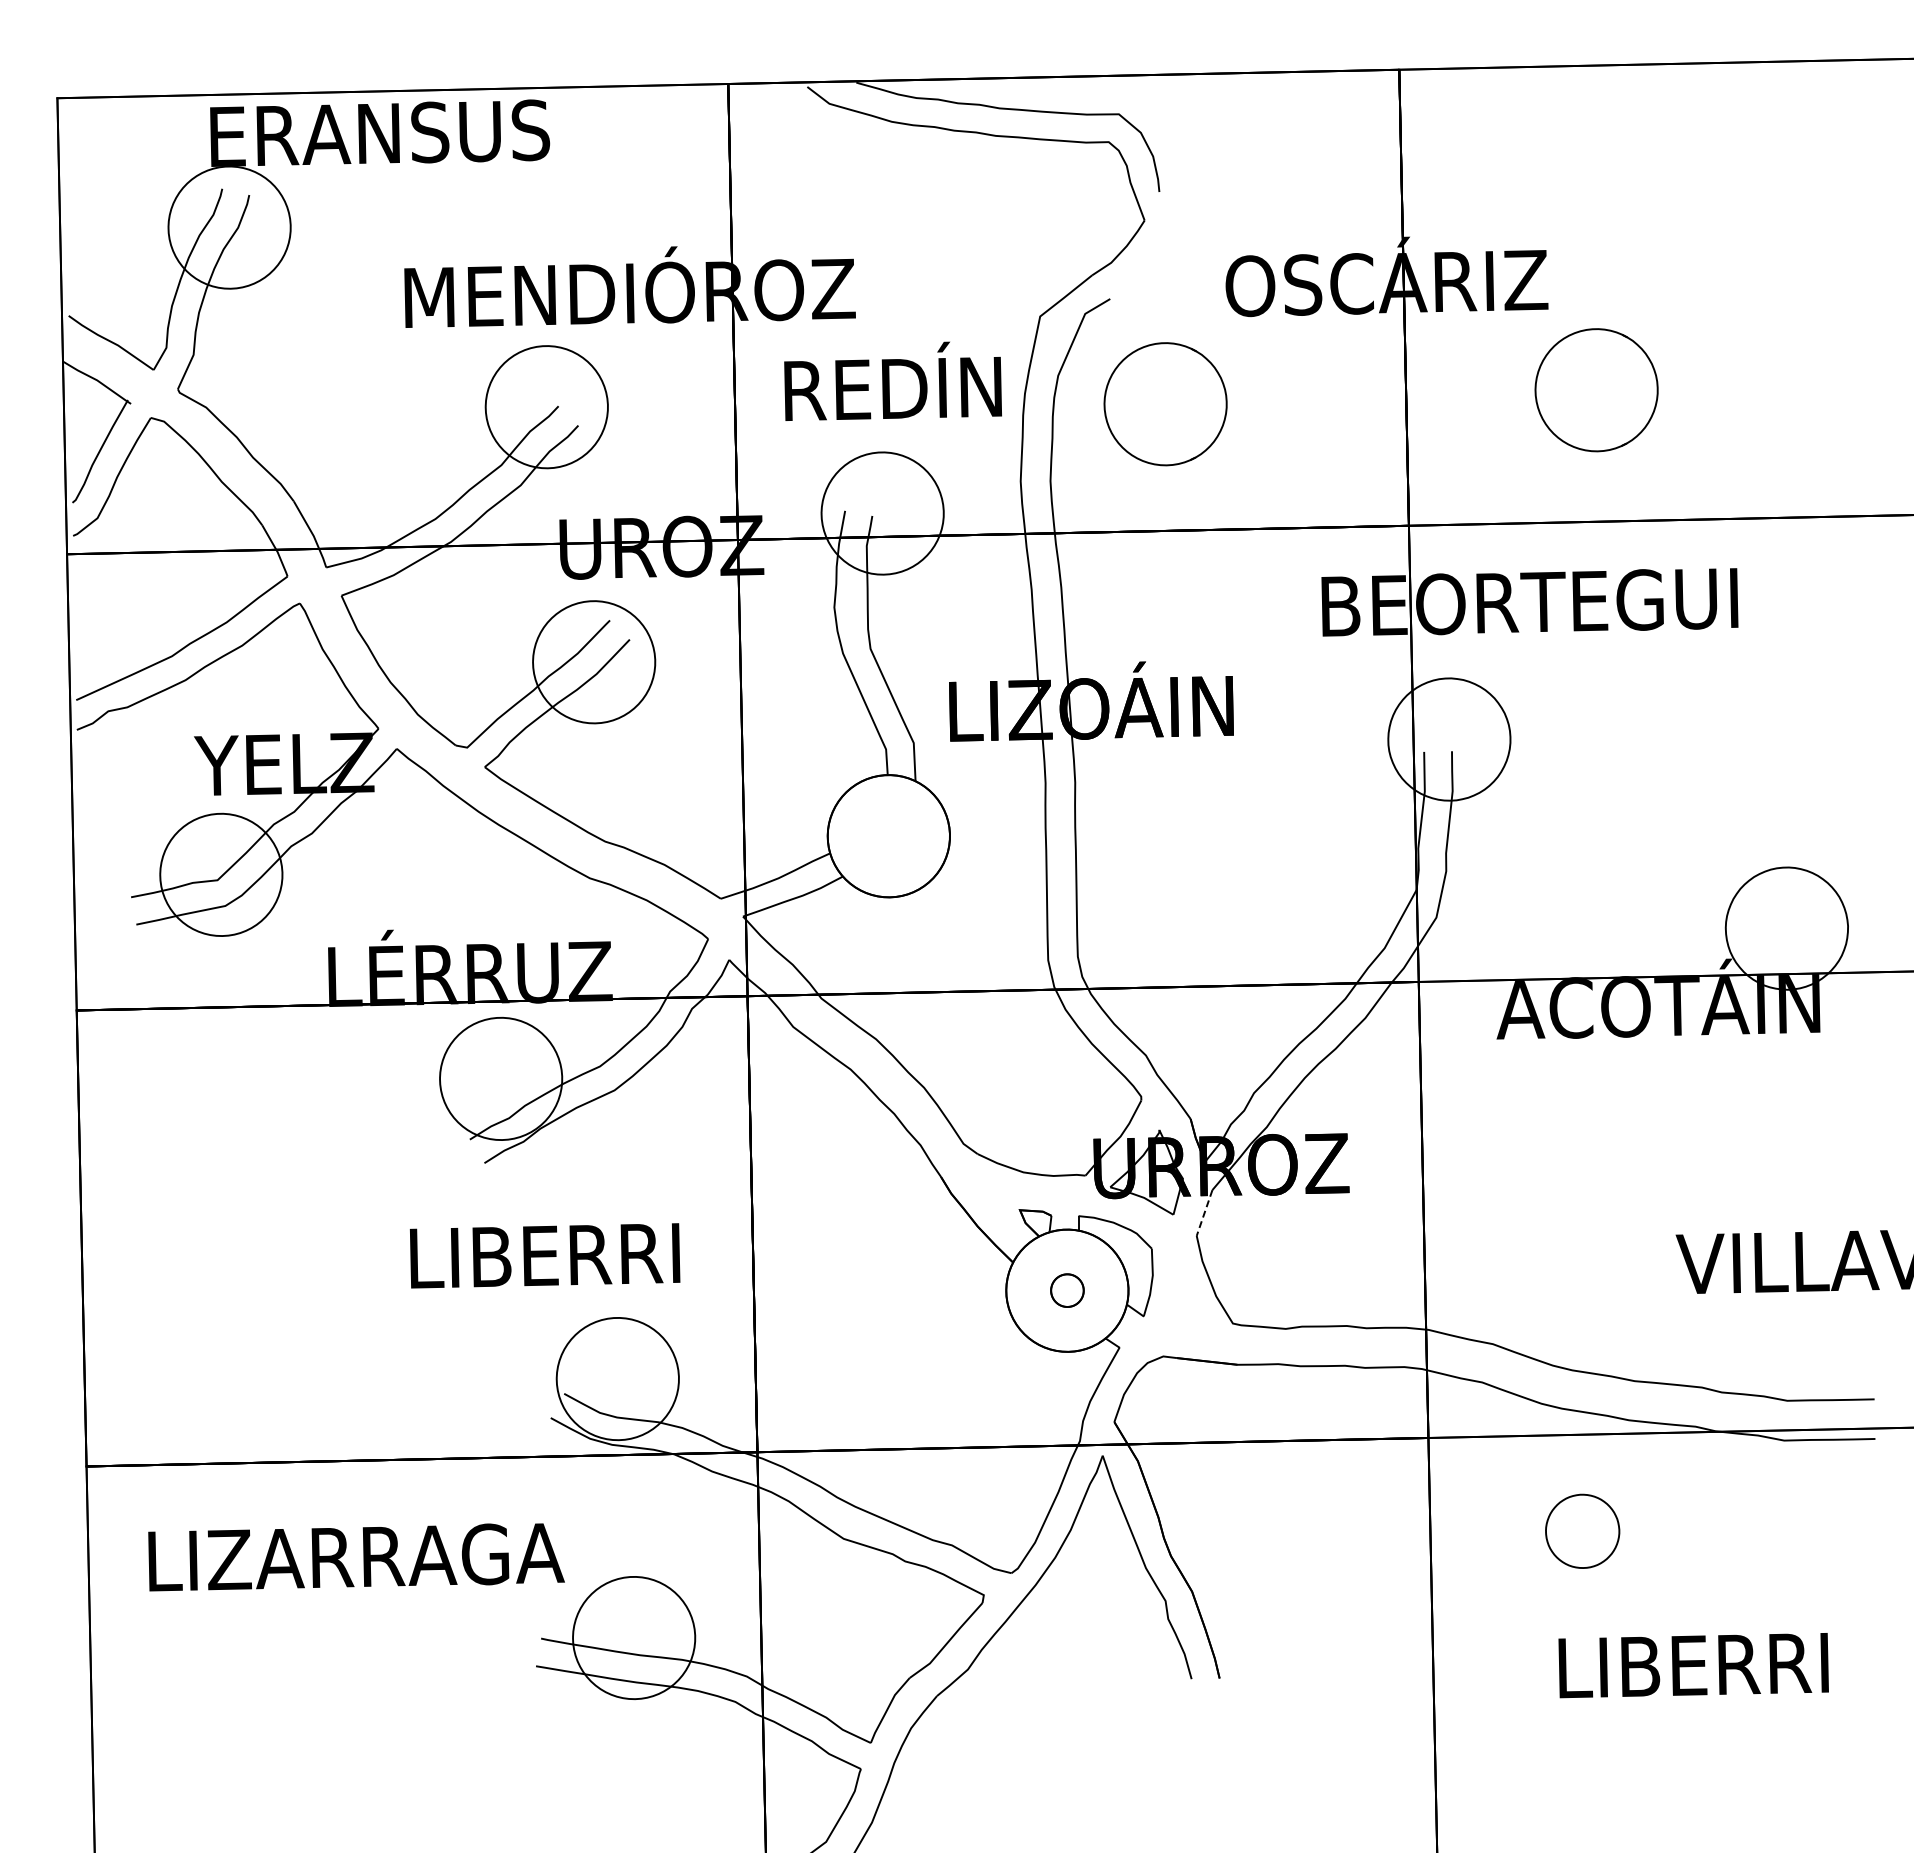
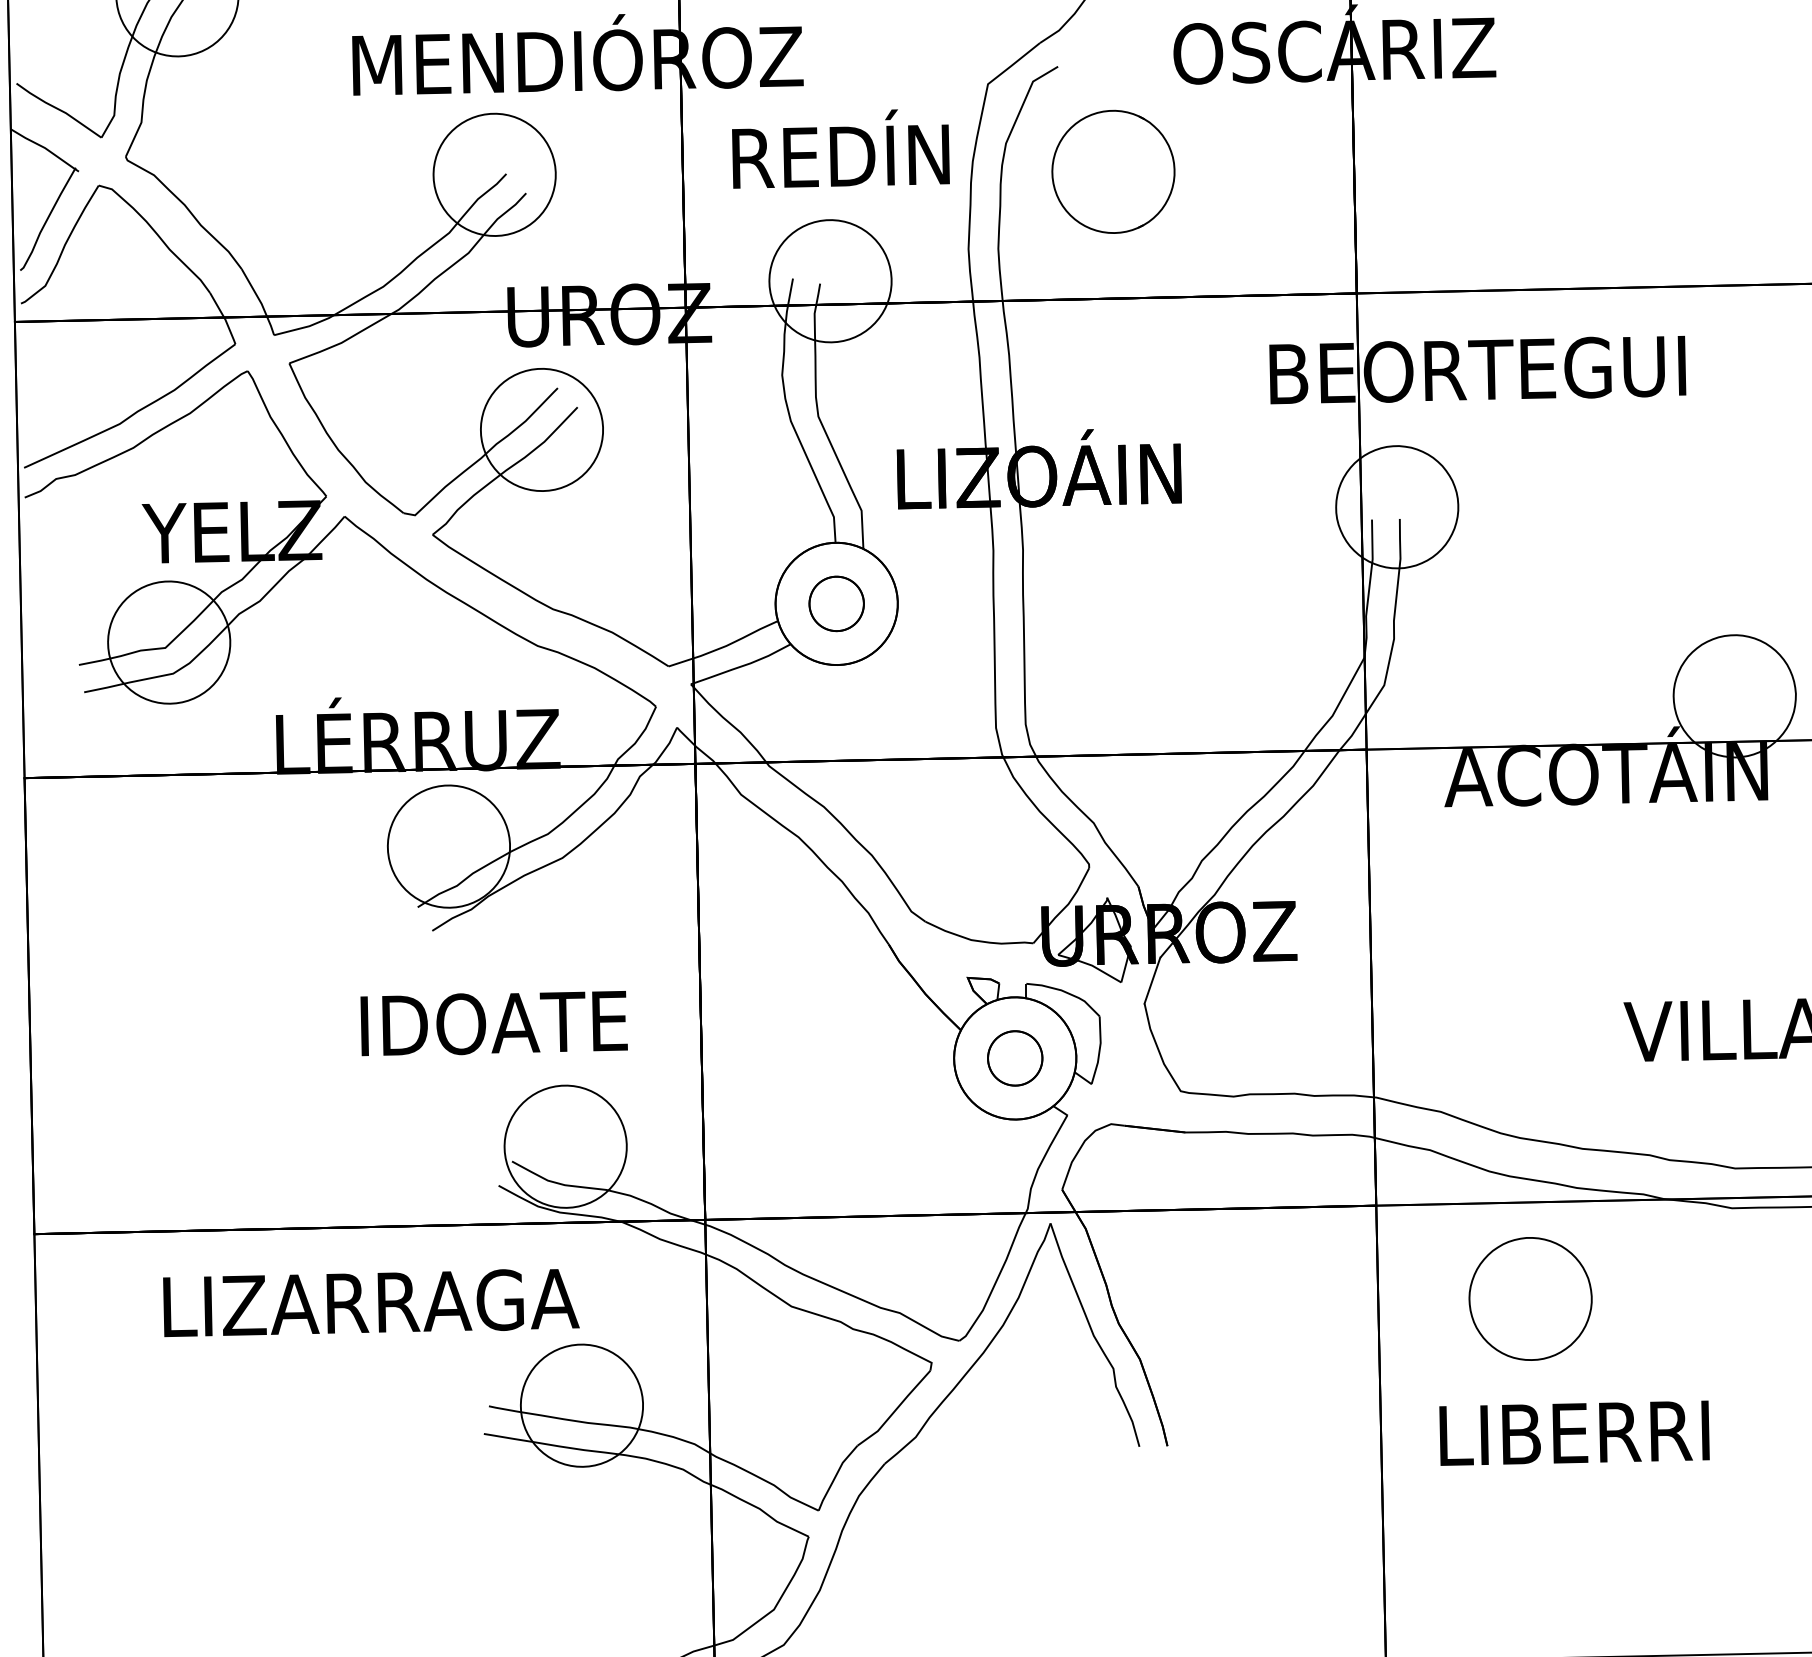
part: (1596, 390) -> (1544, 158), removed
part: (888, 836) -> (836, 604), added
line: (1204, 1213) -> (1152, 981), dashed -> solid
text: (544, 1255) -> (492, 1023), LIBERRI -> IDOATE
part: (1067, 1290) -> (1015, 1058), size x1.67
part: (1582, 1531) -> (1530, 1299), size x1.67
text: (356, 1557) -> (371, 1303), moved
text: (1693, 1665) -> (1574, 1433), moved

